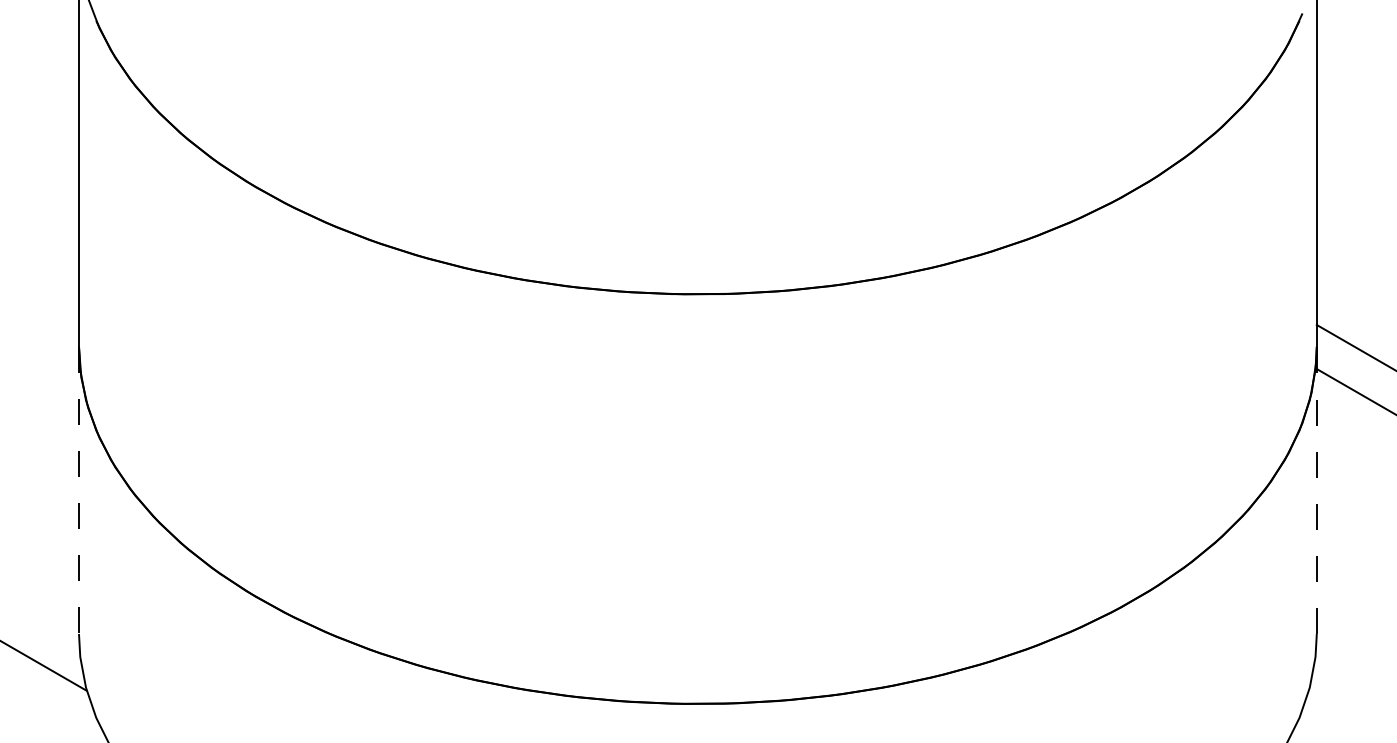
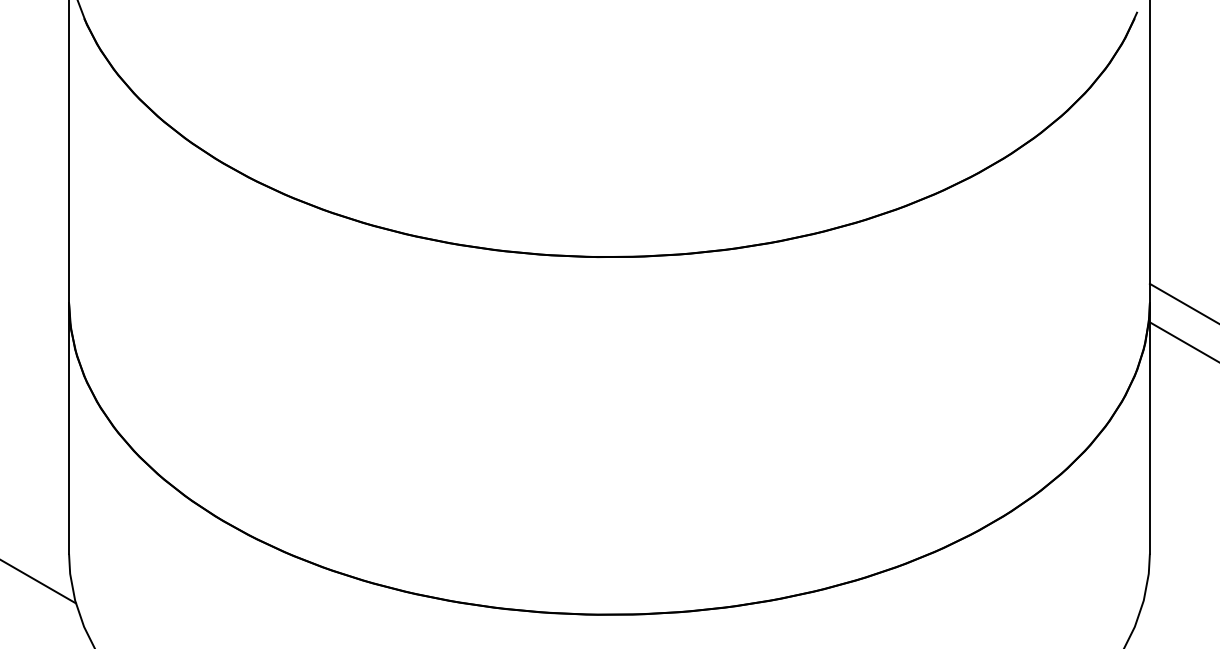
line: (1316, 489) -> (1149, 427), dashed -> solid
line: (79, 490) -> (69, 428), dashed -> solid

